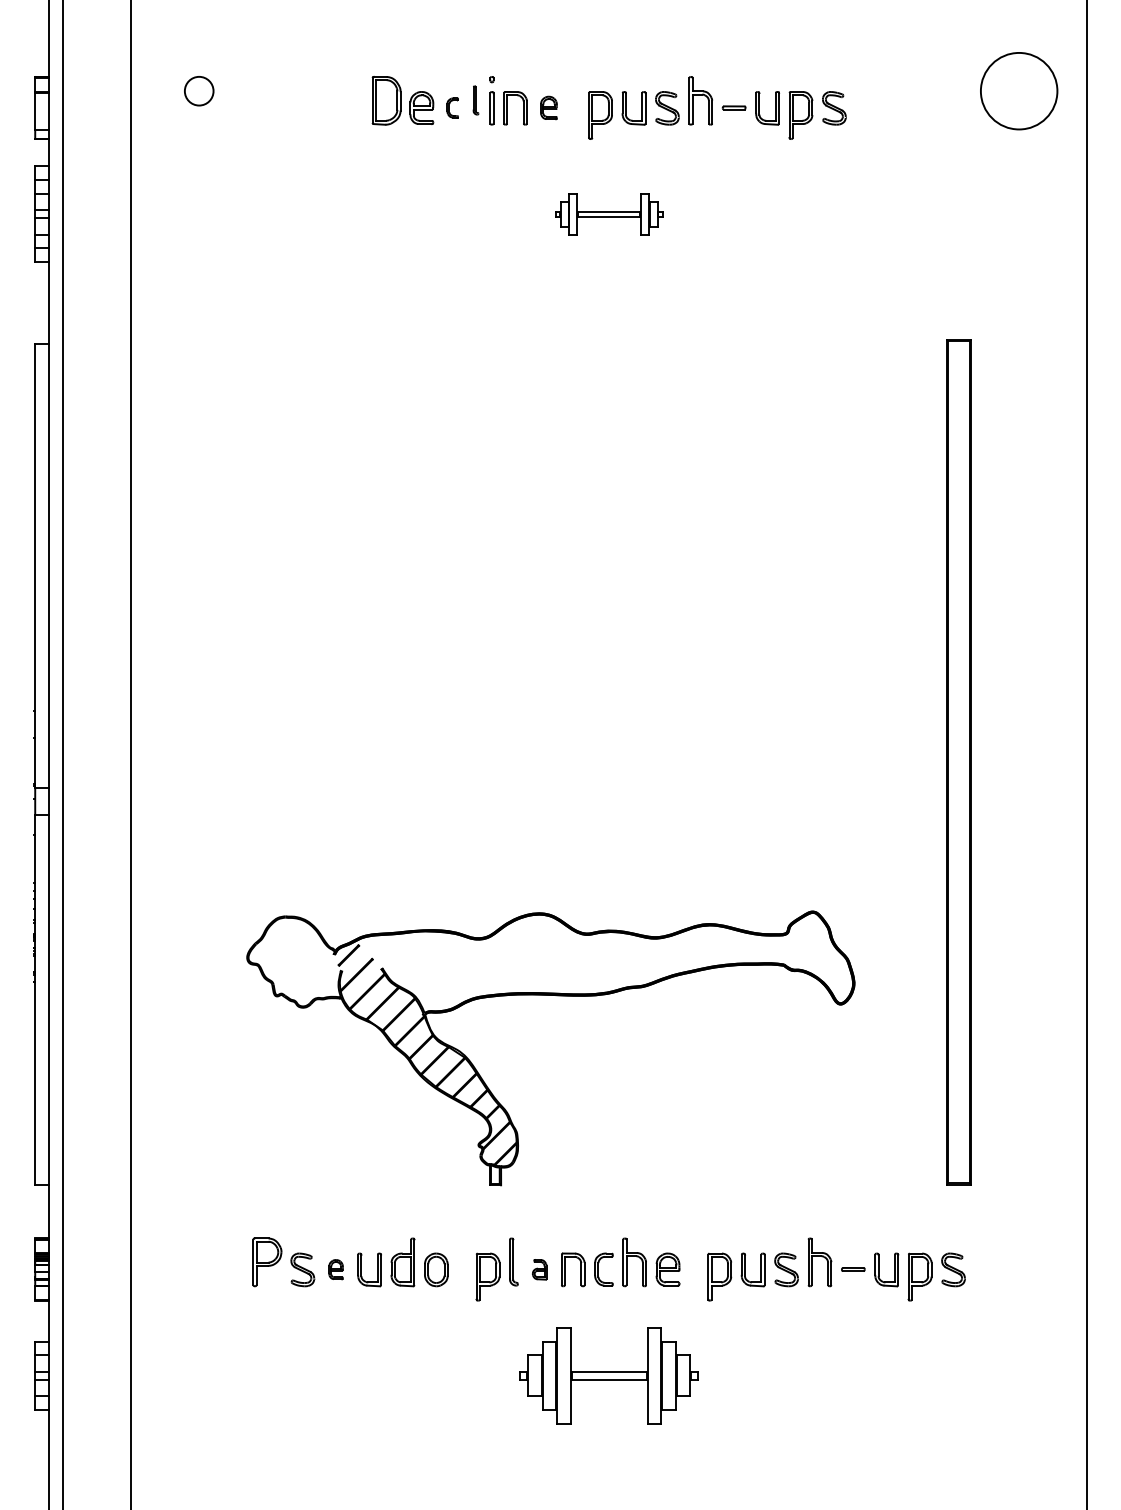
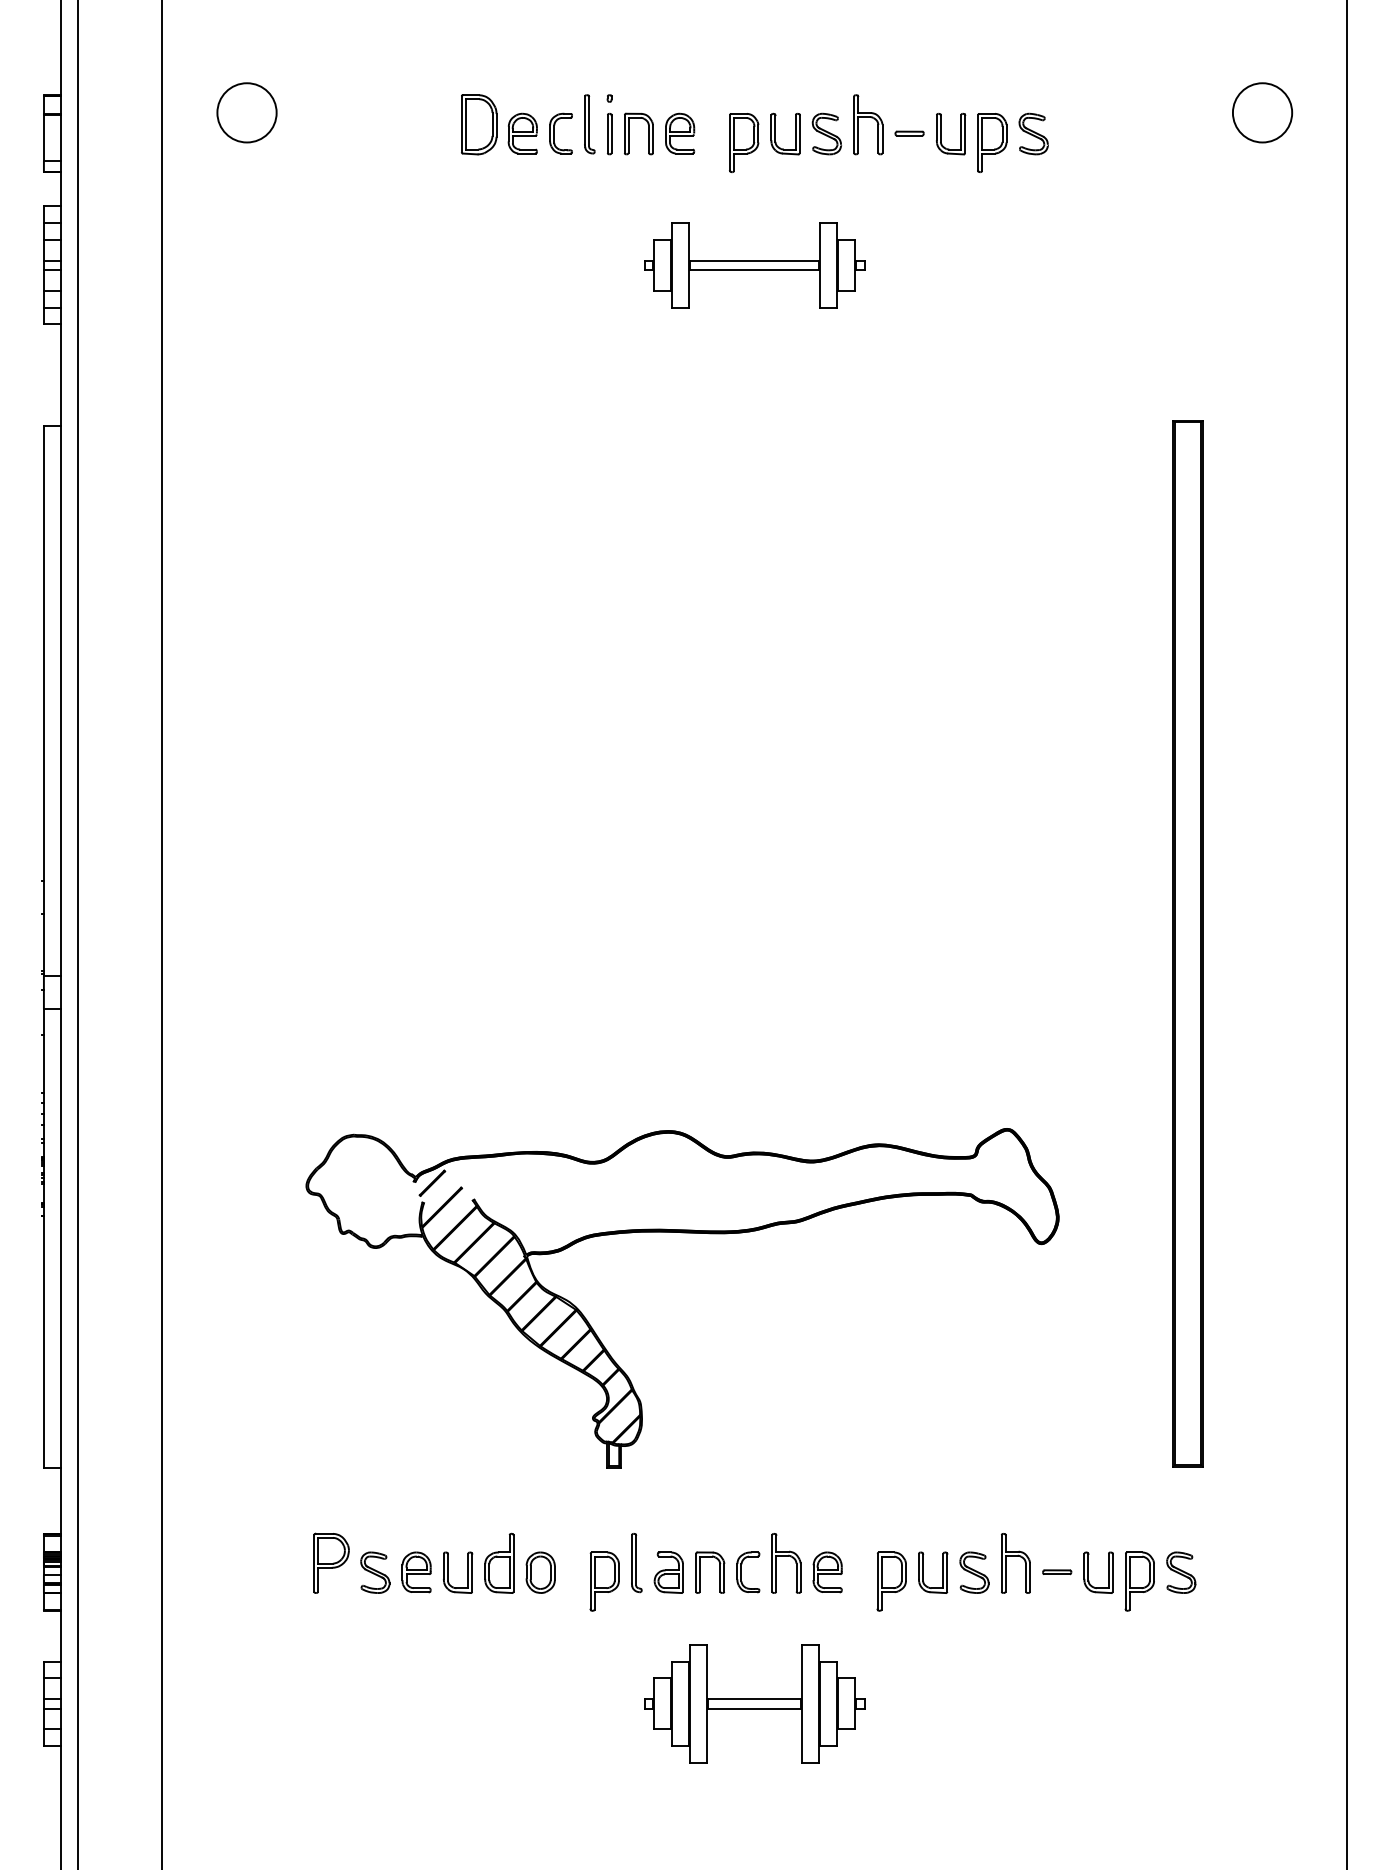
circle: (198, 90) -> (246, 112), size x1.67
circle: (1019, 90) -> (1262, 112), size x0.62
part: (475, 100) -> (589, 124), size x1.67
part: (452, 107) -> (560, 133), size x1.67
part: (549, 107) -> (680, 133), size x1.43
part: (608, 214) -> (754, 265), size x1.67
part: (336, 1269) -> (416, 1572), size x1.67
part: (539, 1269) -> (668, 1572), size x1.67

